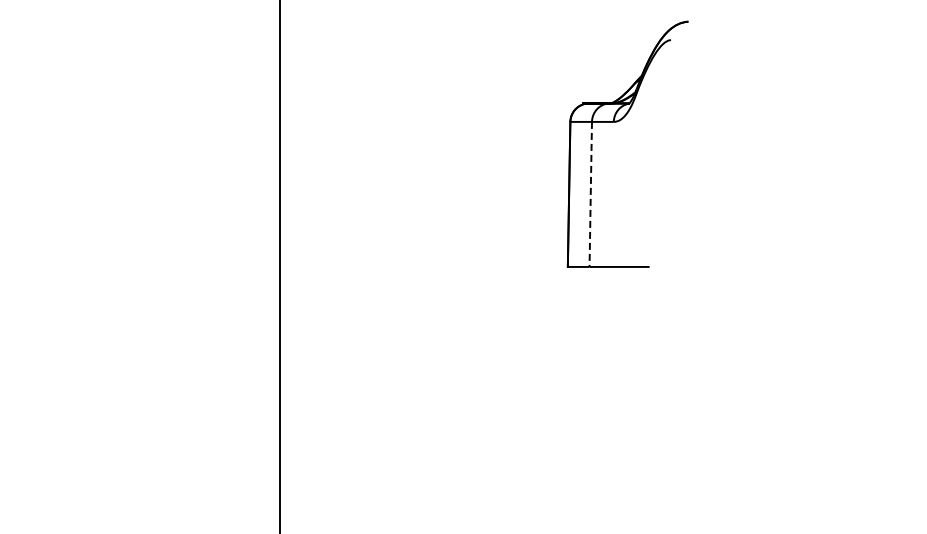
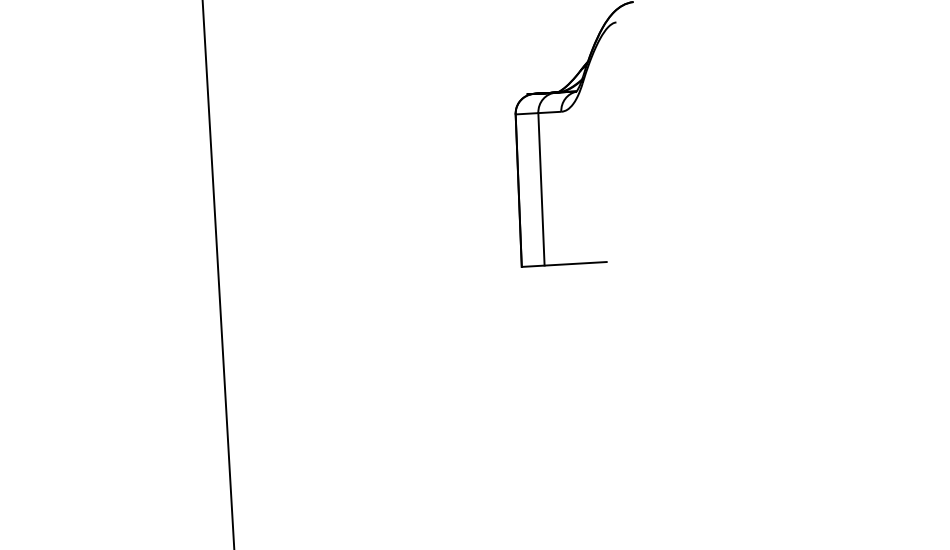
line: (590, 194) -> (541, 189), dashed -> solid

